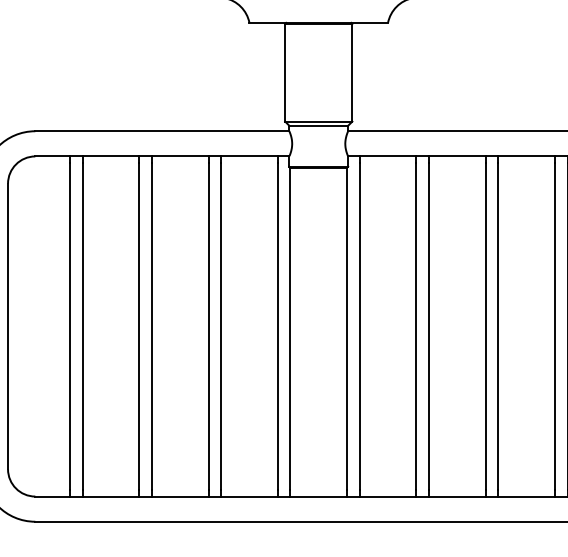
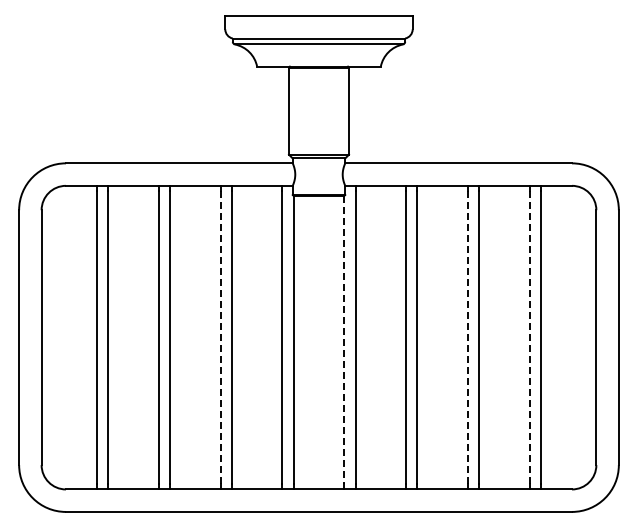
line: (208, 327) -> (220, 338), solid -> dashed
line: (485, 327) -> (467, 338), solid -> dashed
line: (554, 327) -> (529, 338), solid -> dashed
line: (347, 328) -> (344, 339), solid -> dashed

